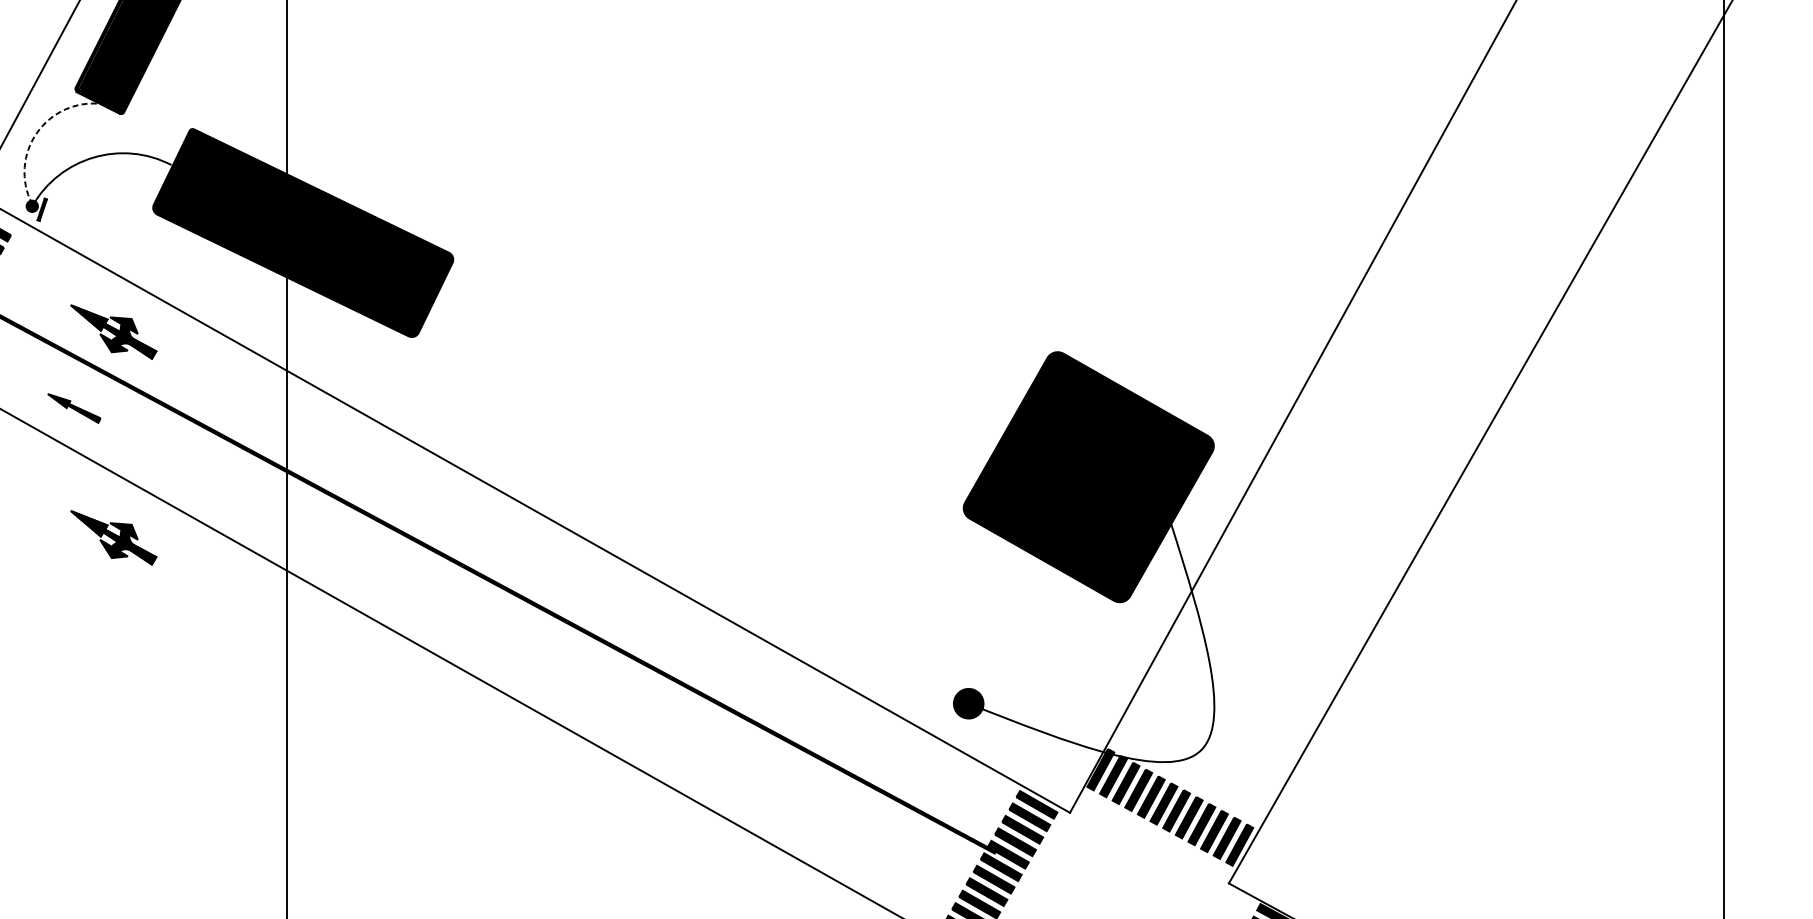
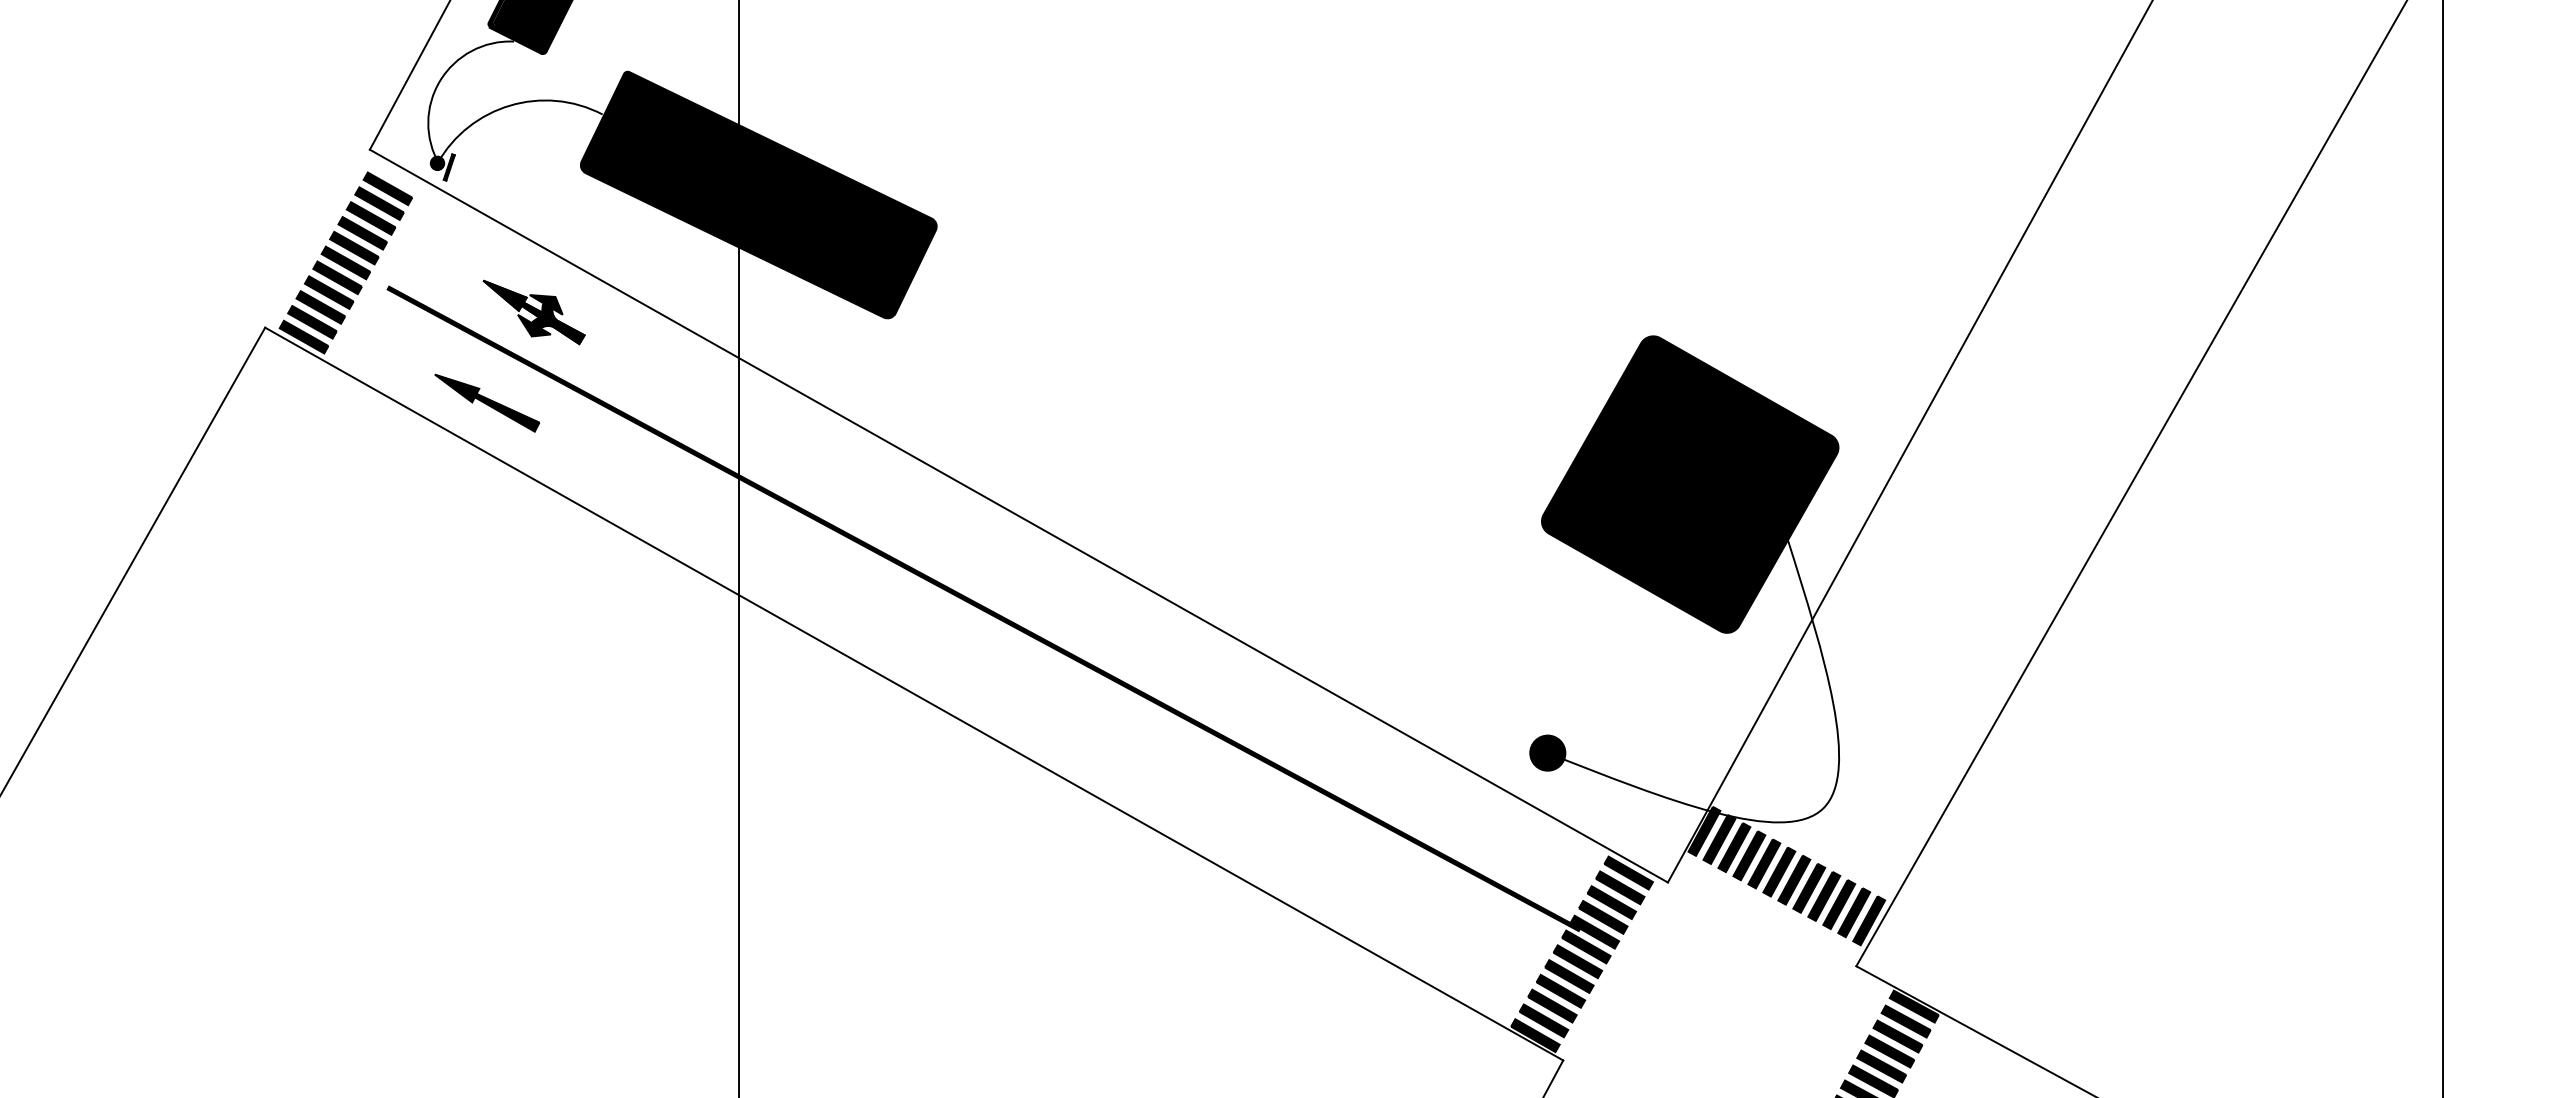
arc: (34, 136) -> (440, 80), dashed -> solid
part: (74, 407) -> (487, 402), size x1.67
part: (113, 537) -> (533, 556), removed

